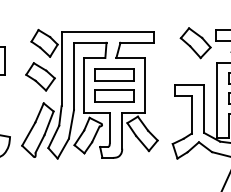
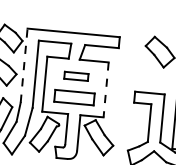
line: (61, 68) -> (24, 65), solid -> dashed
part: (114, 74) -> (76, 75), size x0.6
line: (145, 85) -> (106, 89), solid -> dashed

